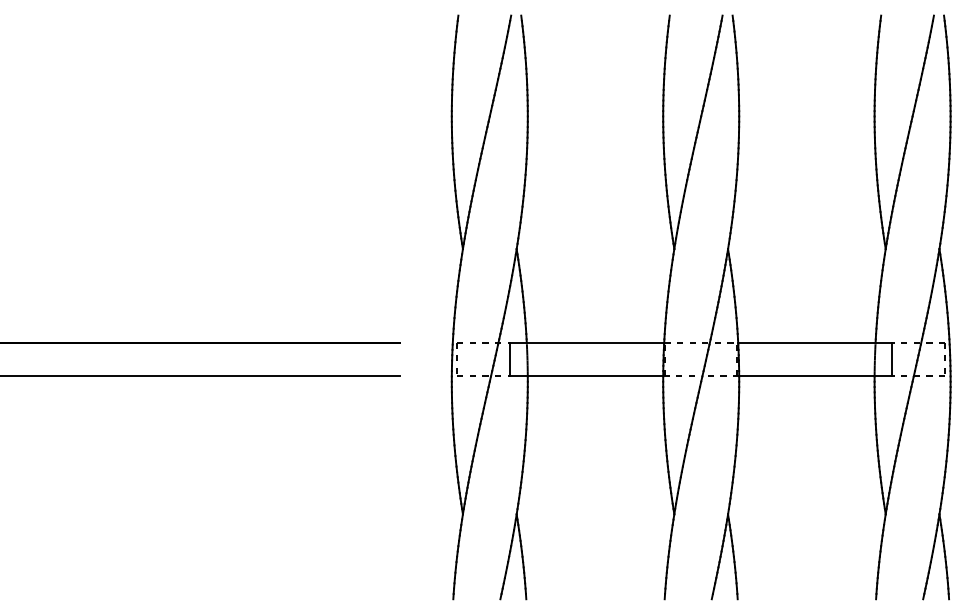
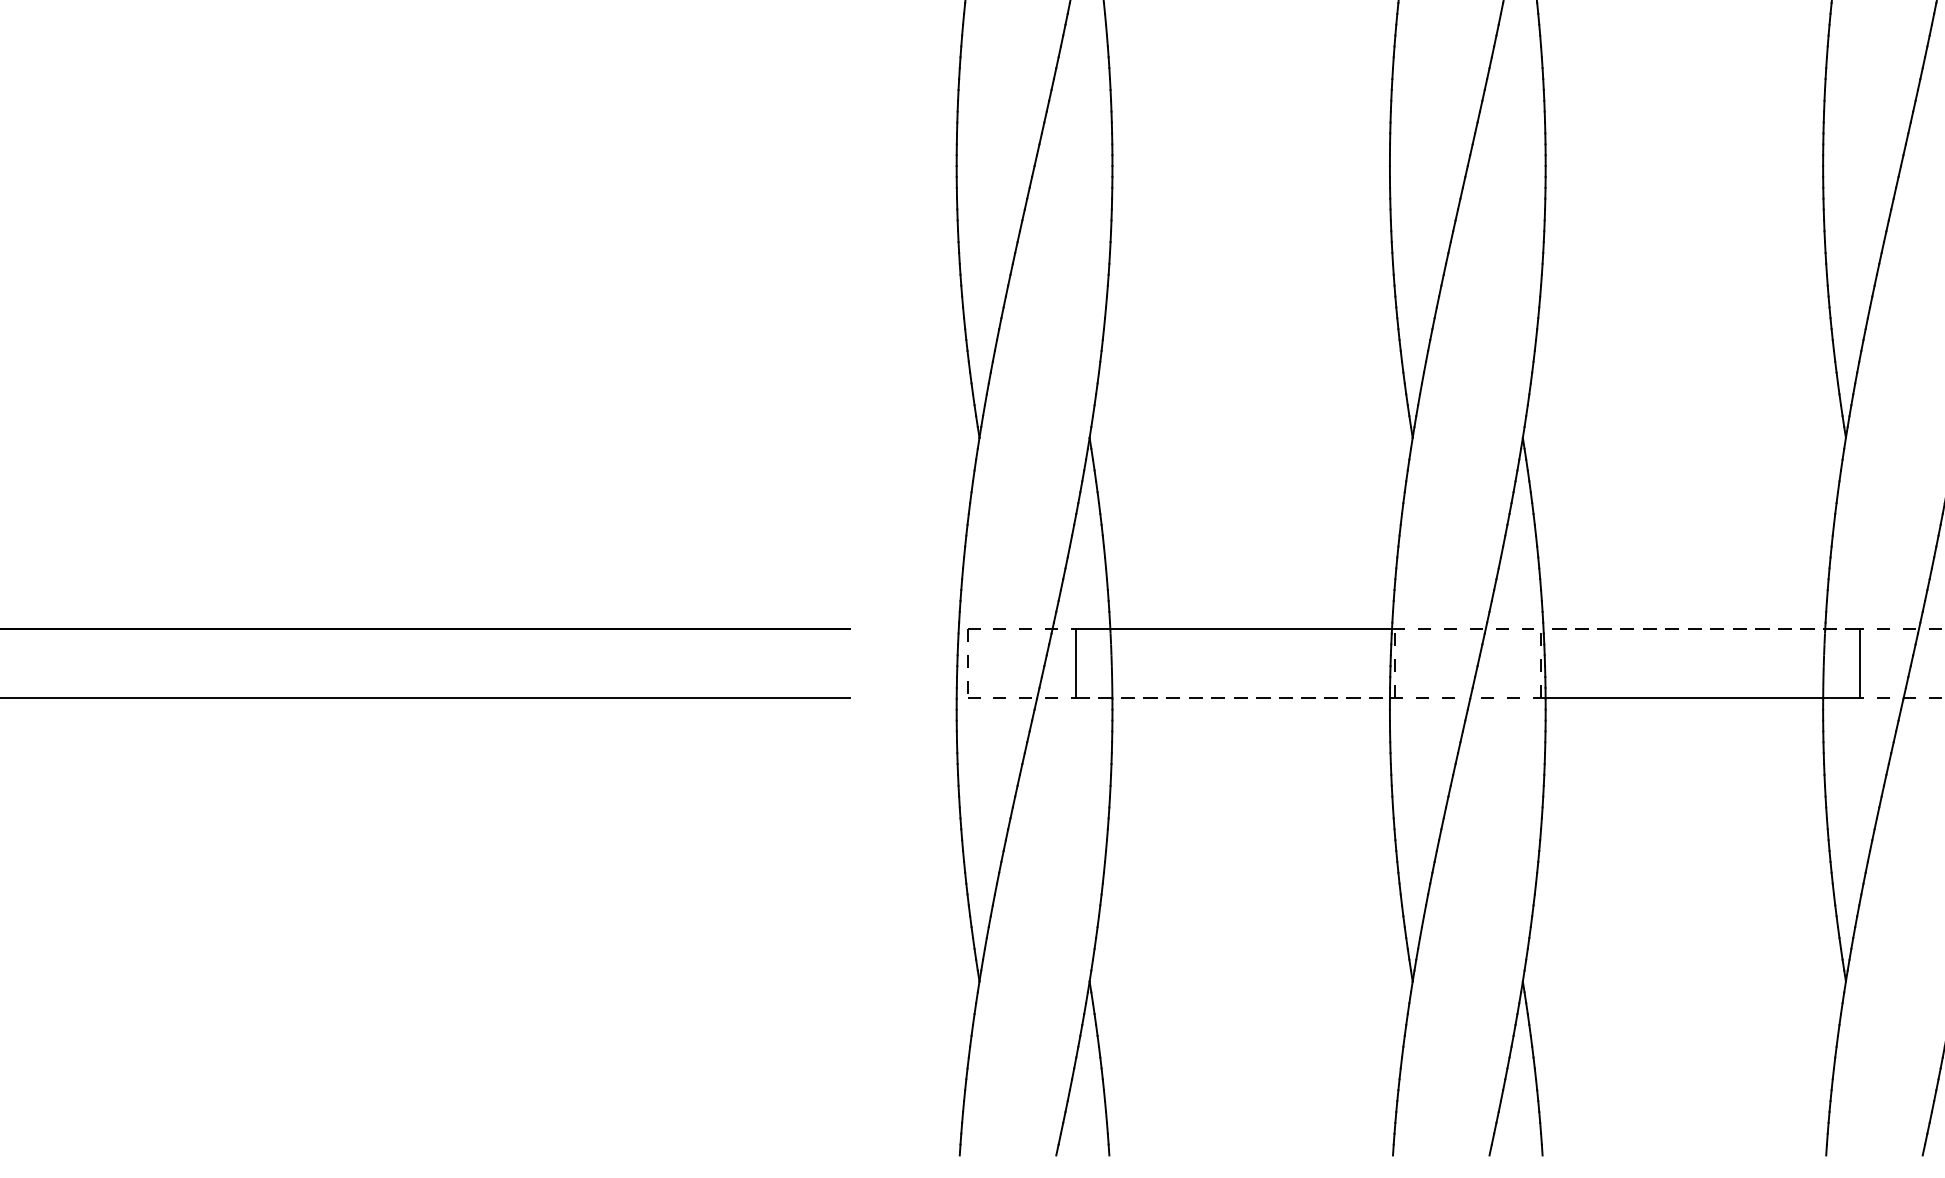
line: (814, 342) -> (1699, 629), solid -> dashed
line: (586, 376) -> (1232, 698), solid -> dashed

